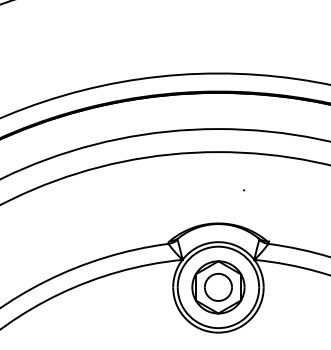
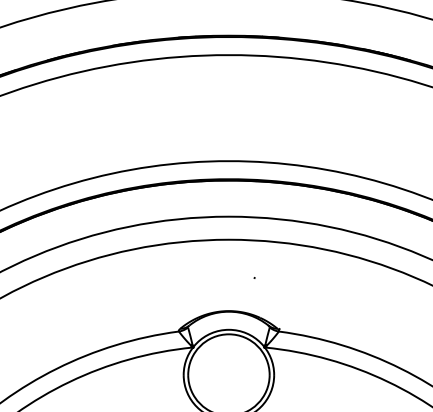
part: (218, 286) -> (228, 374), removed

